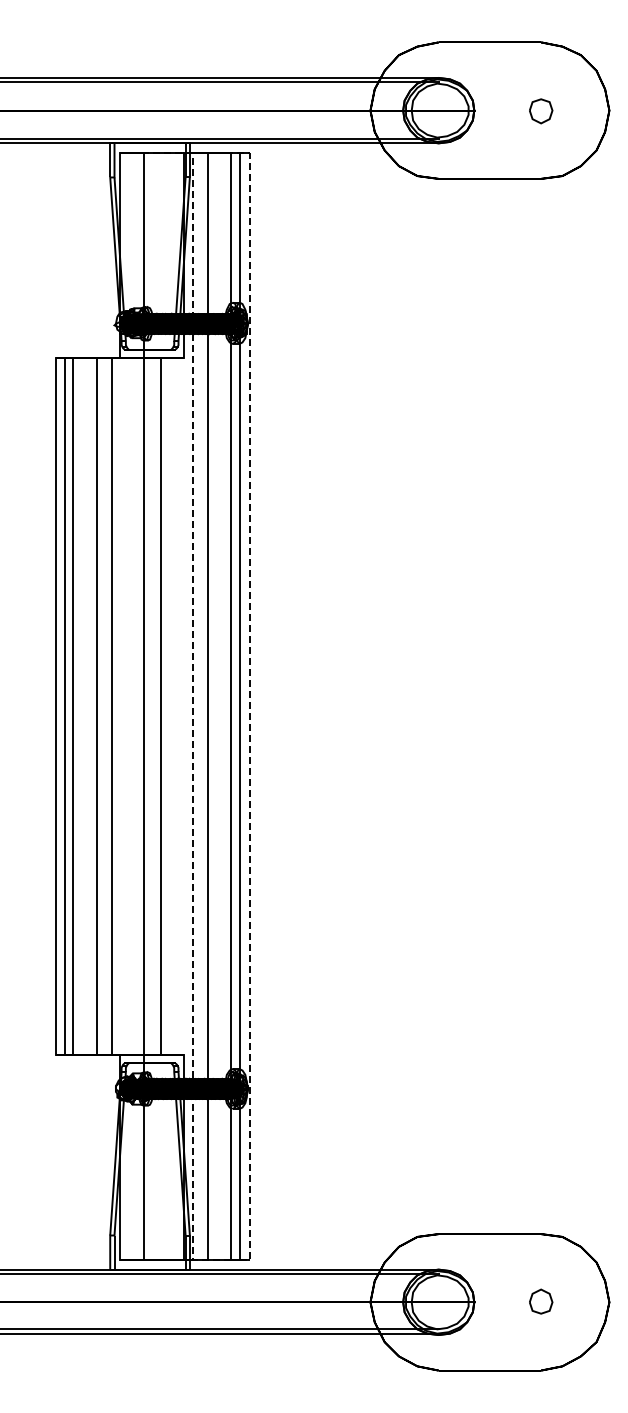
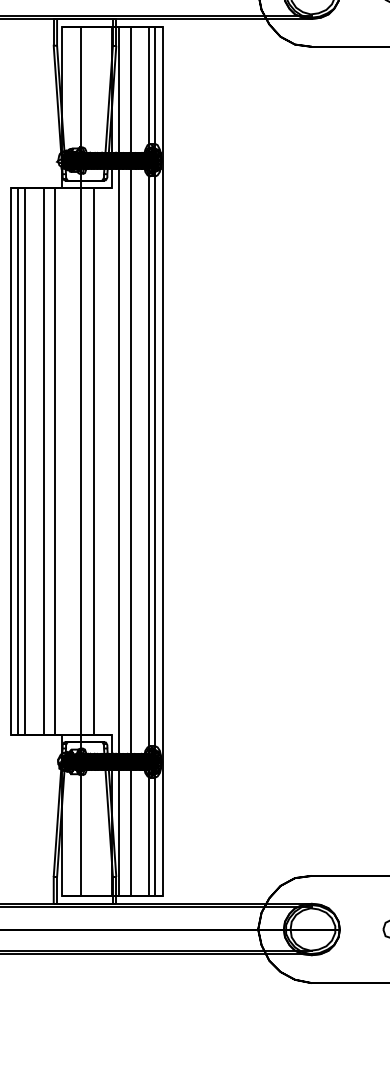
line: (192, 701) -> (118, 457), dashed -> solid
line: (249, 702) -> (163, 458), dashed -> solid

